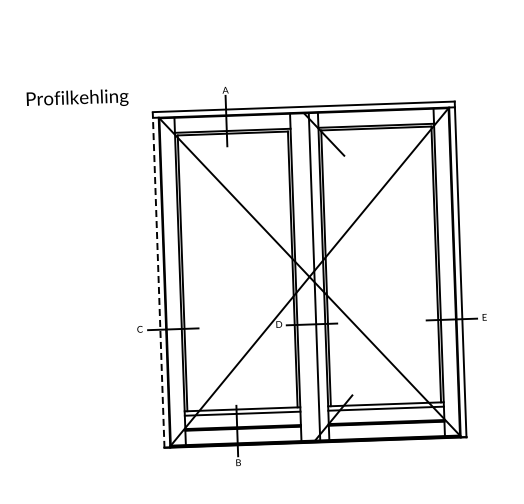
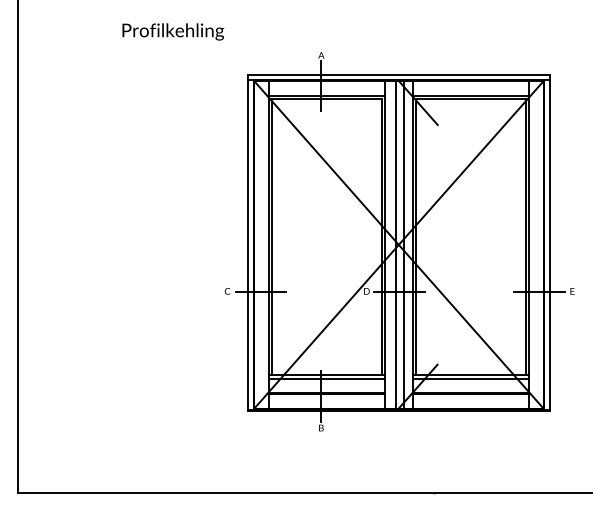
text: (77, 98) -> (173, 31), moved
line: (307, 276) -> (396, 244), added
line: (158, 279) -> (247, 242), dashed -> solid

